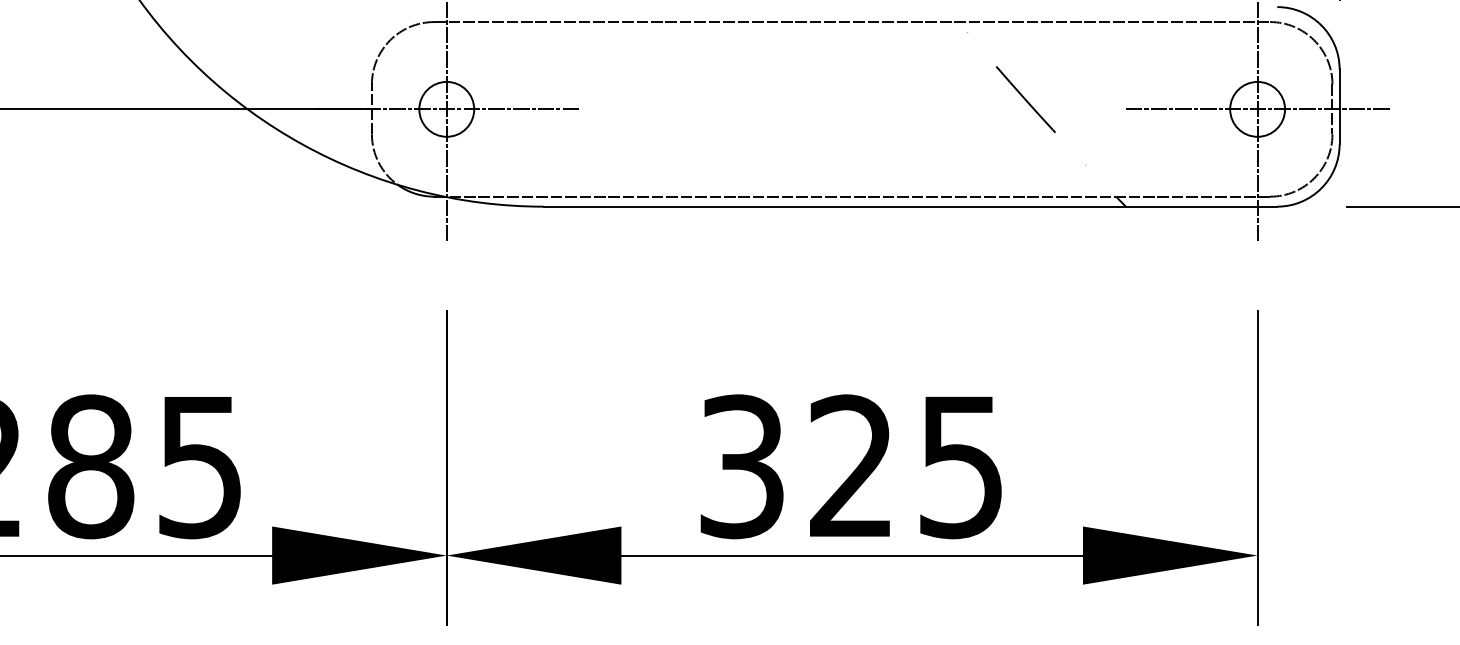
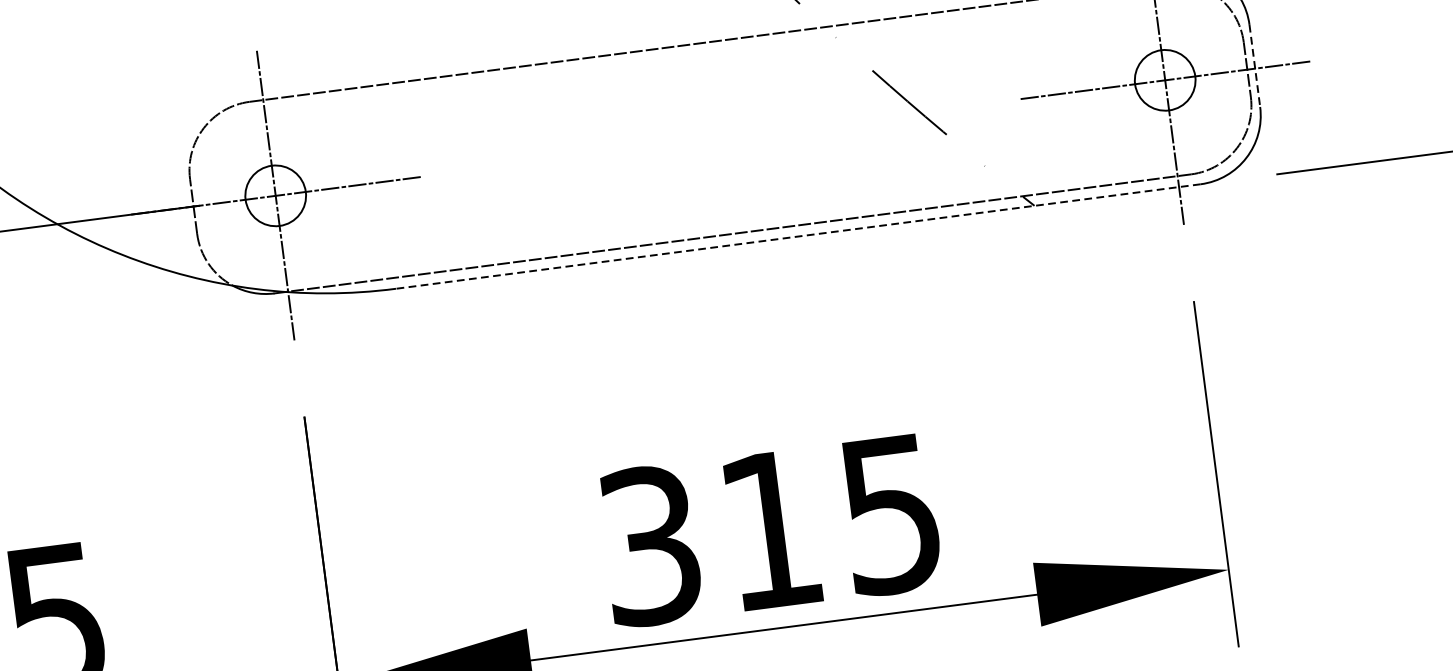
line: (1339, 107) -> (1254, 66), solid -> dashed
line: (910, 206) -> (798, 236), solid -> dashed
text: (850, 465) -> (769, 529), 325 -> 315

